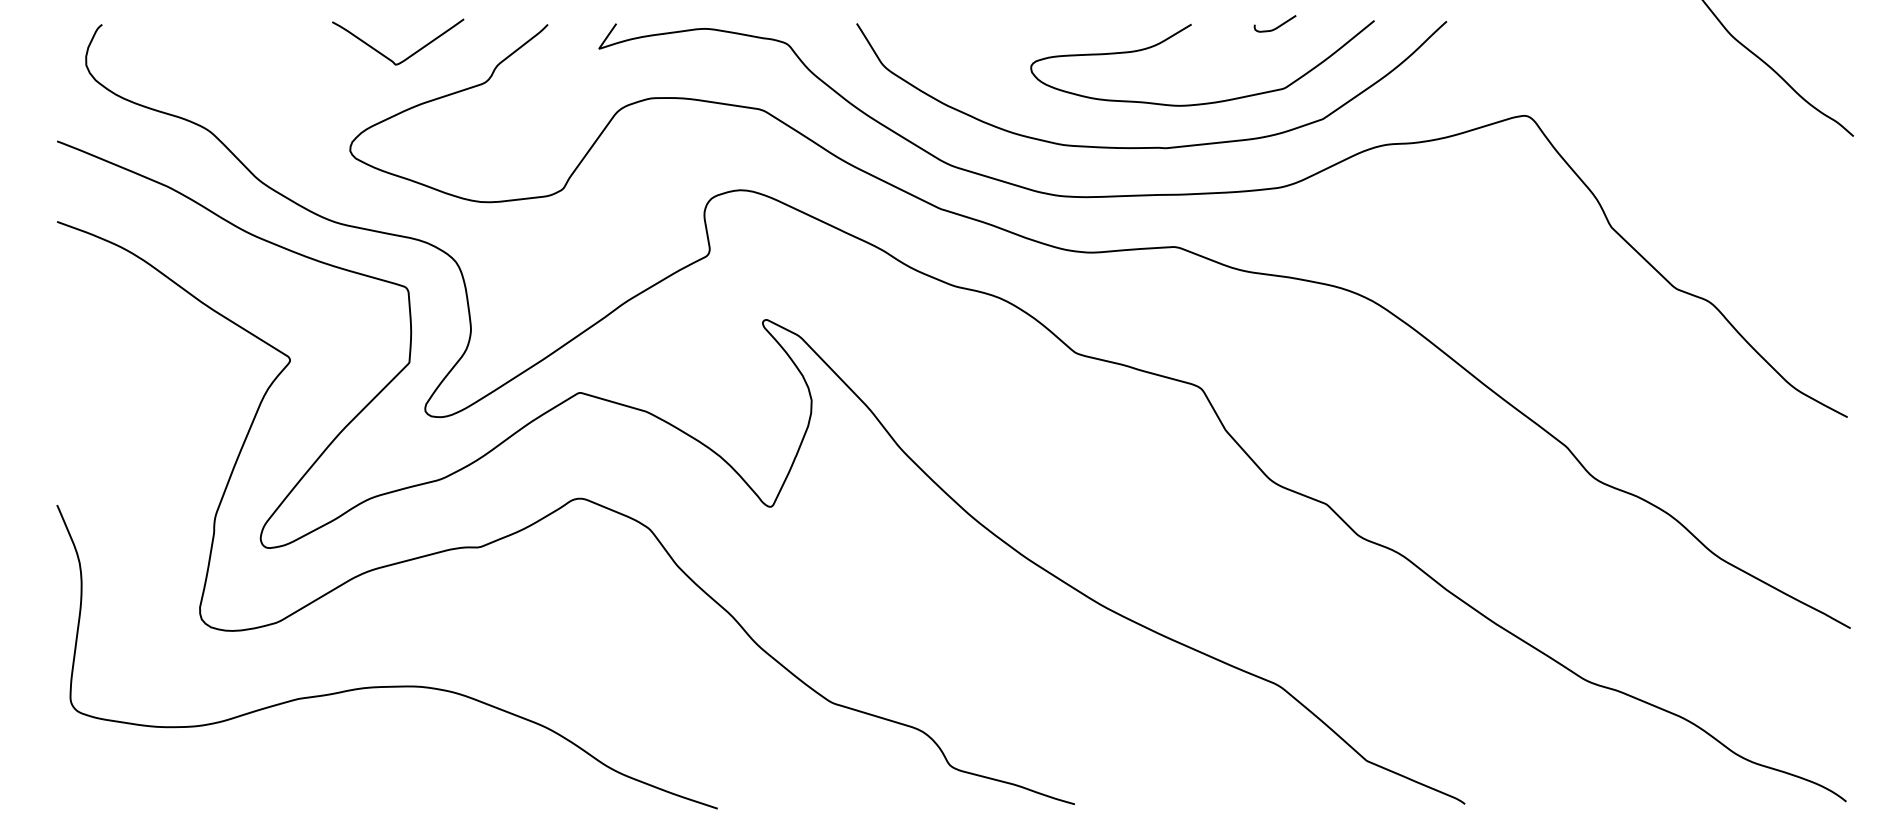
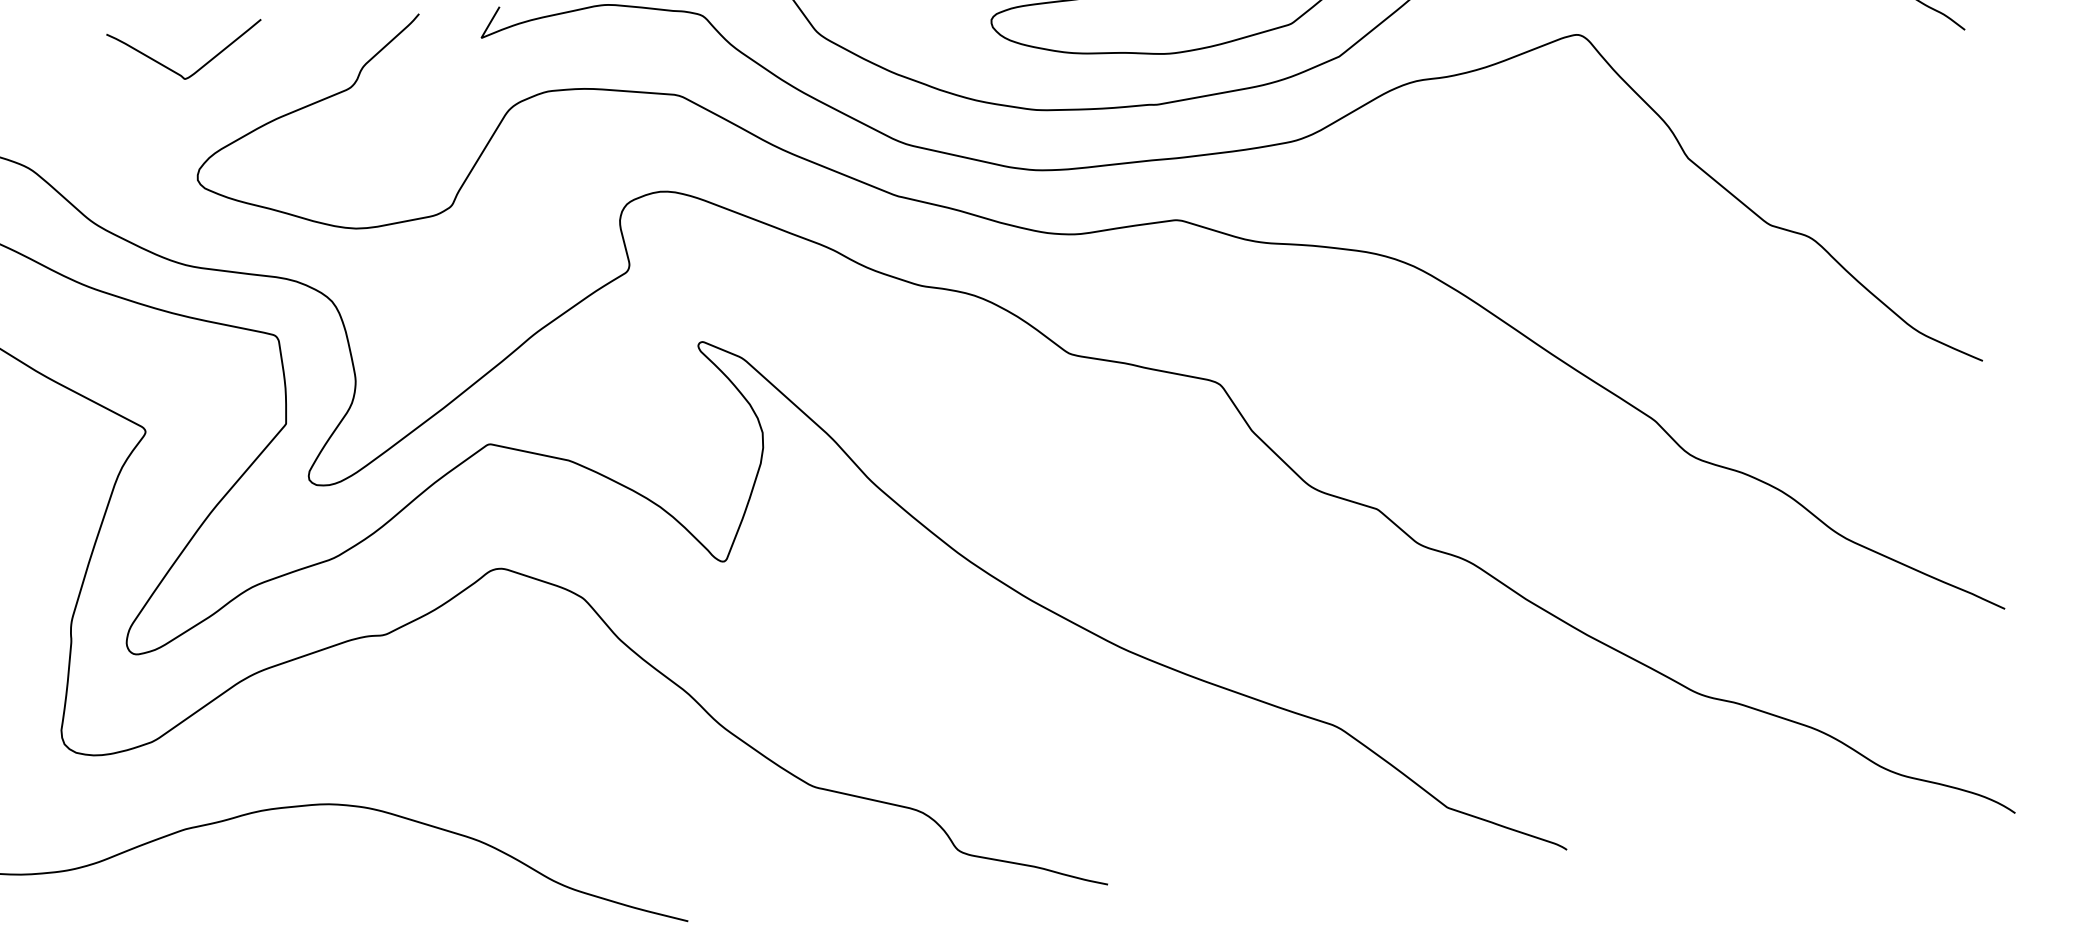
curve: (409, 55) -> (200, 66), moved

